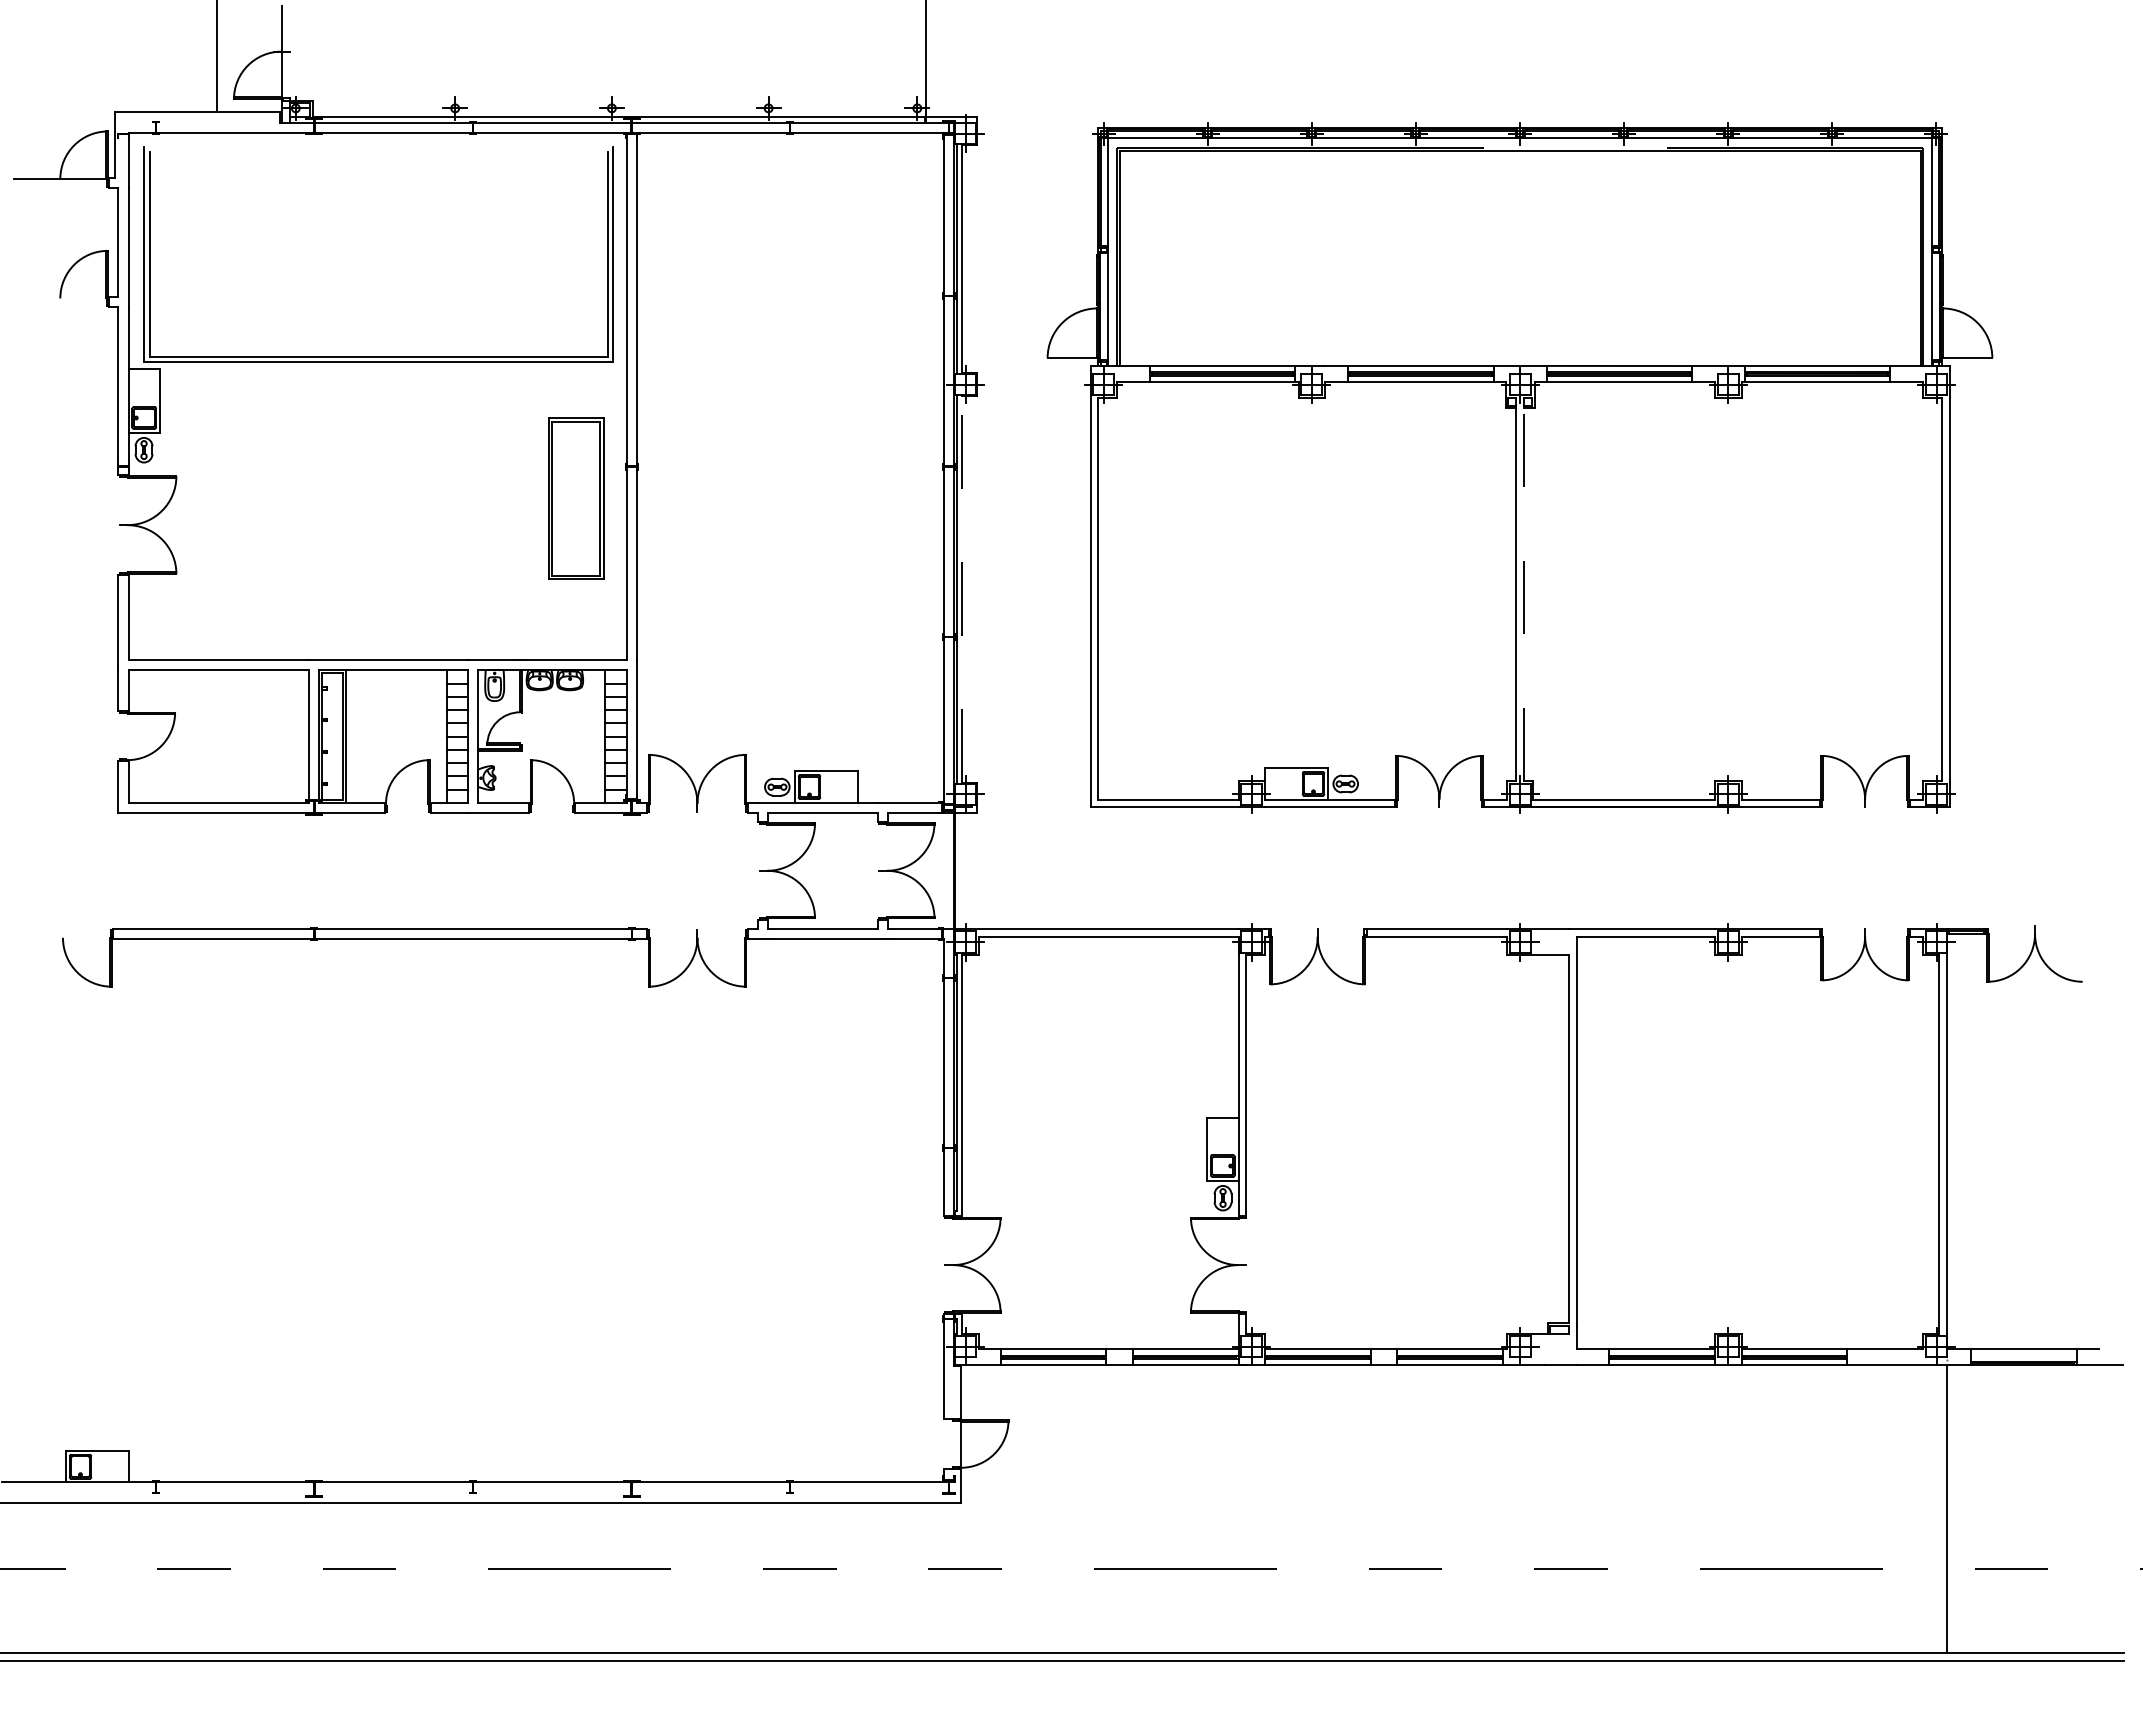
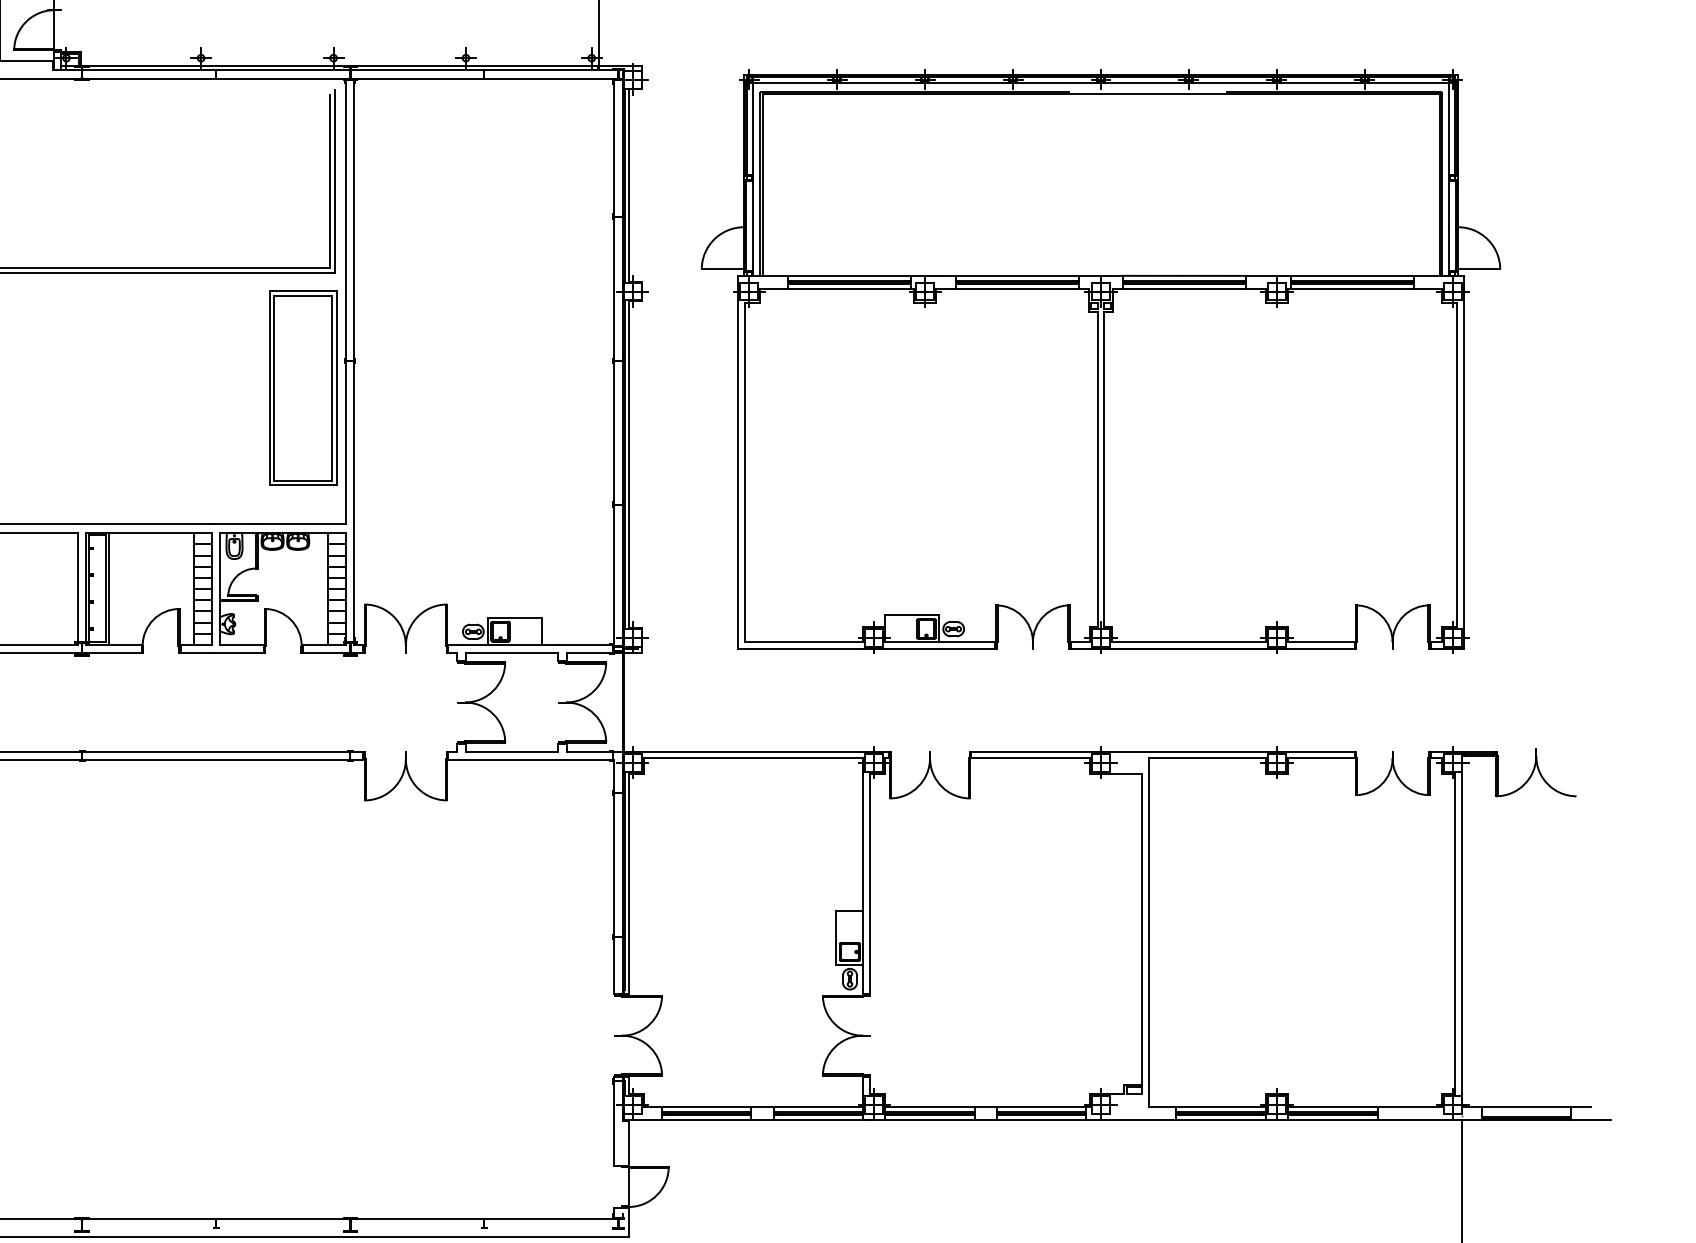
part: (576, 498) -> (303, 387), size x1.43
line: (961, 588) -> (629, 463), dashed -> solid
line: (1524, 594) -> (1104, 468), dashed -> solid

